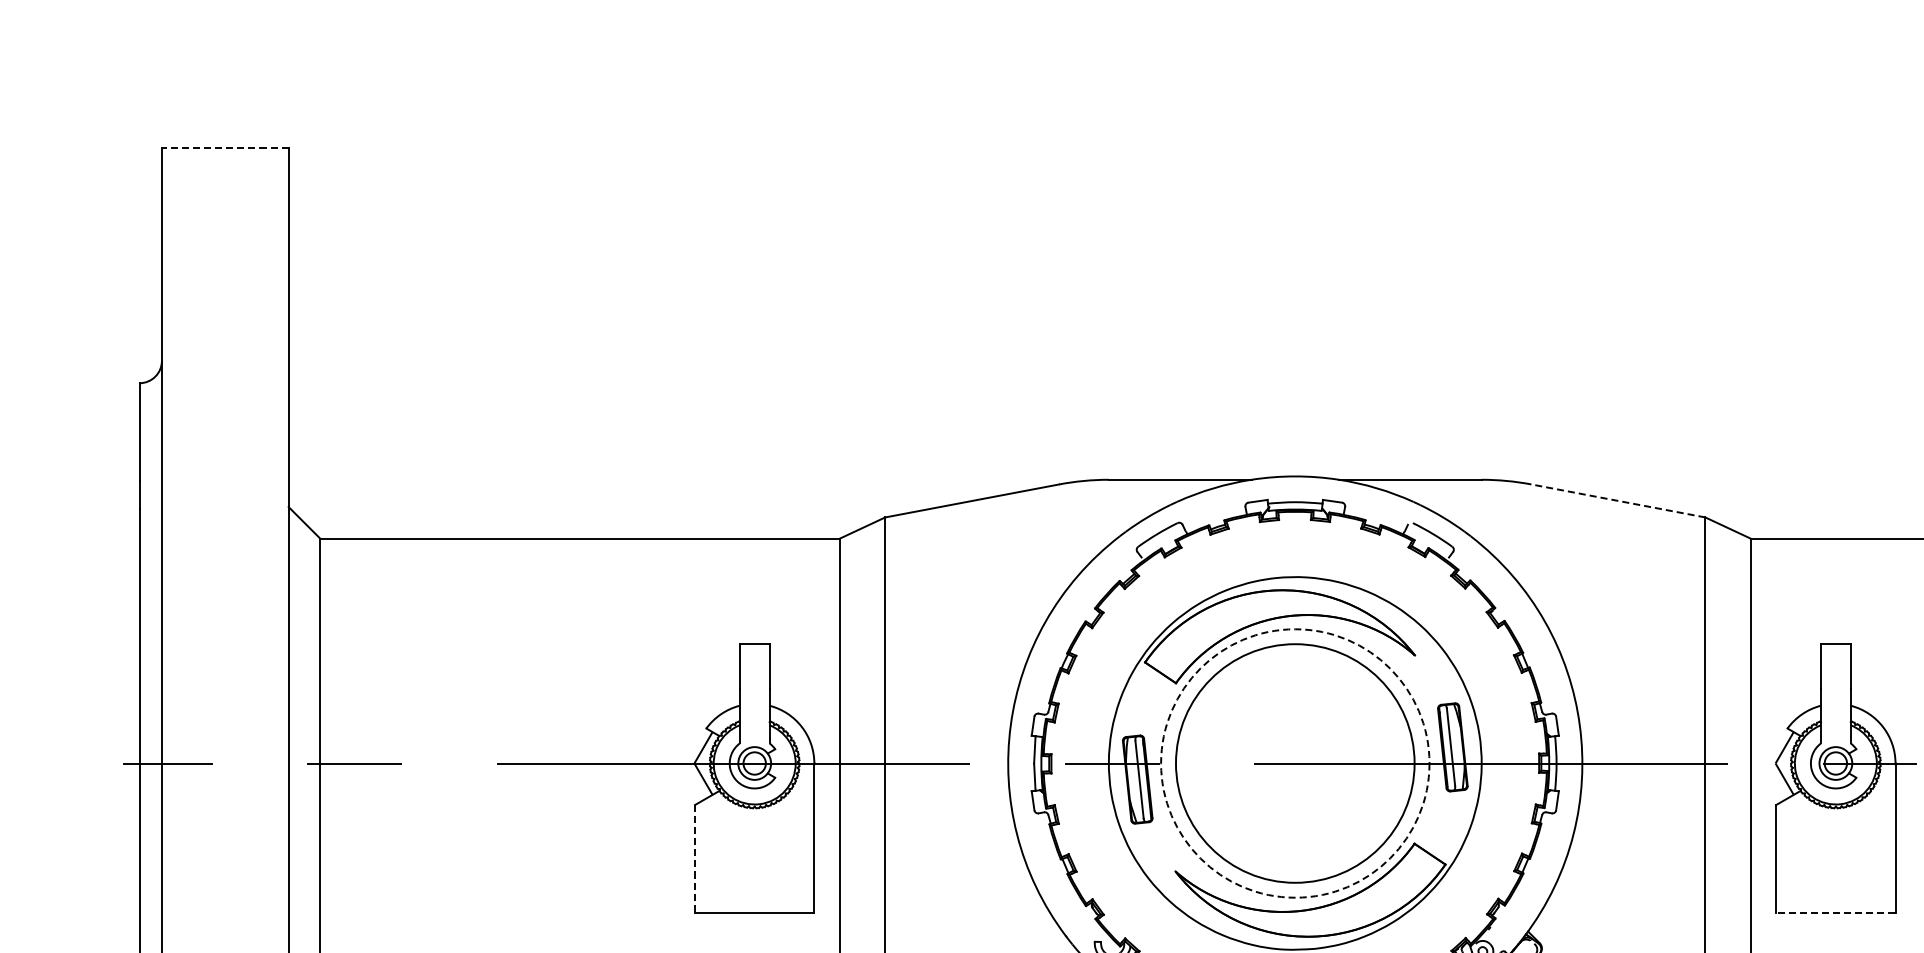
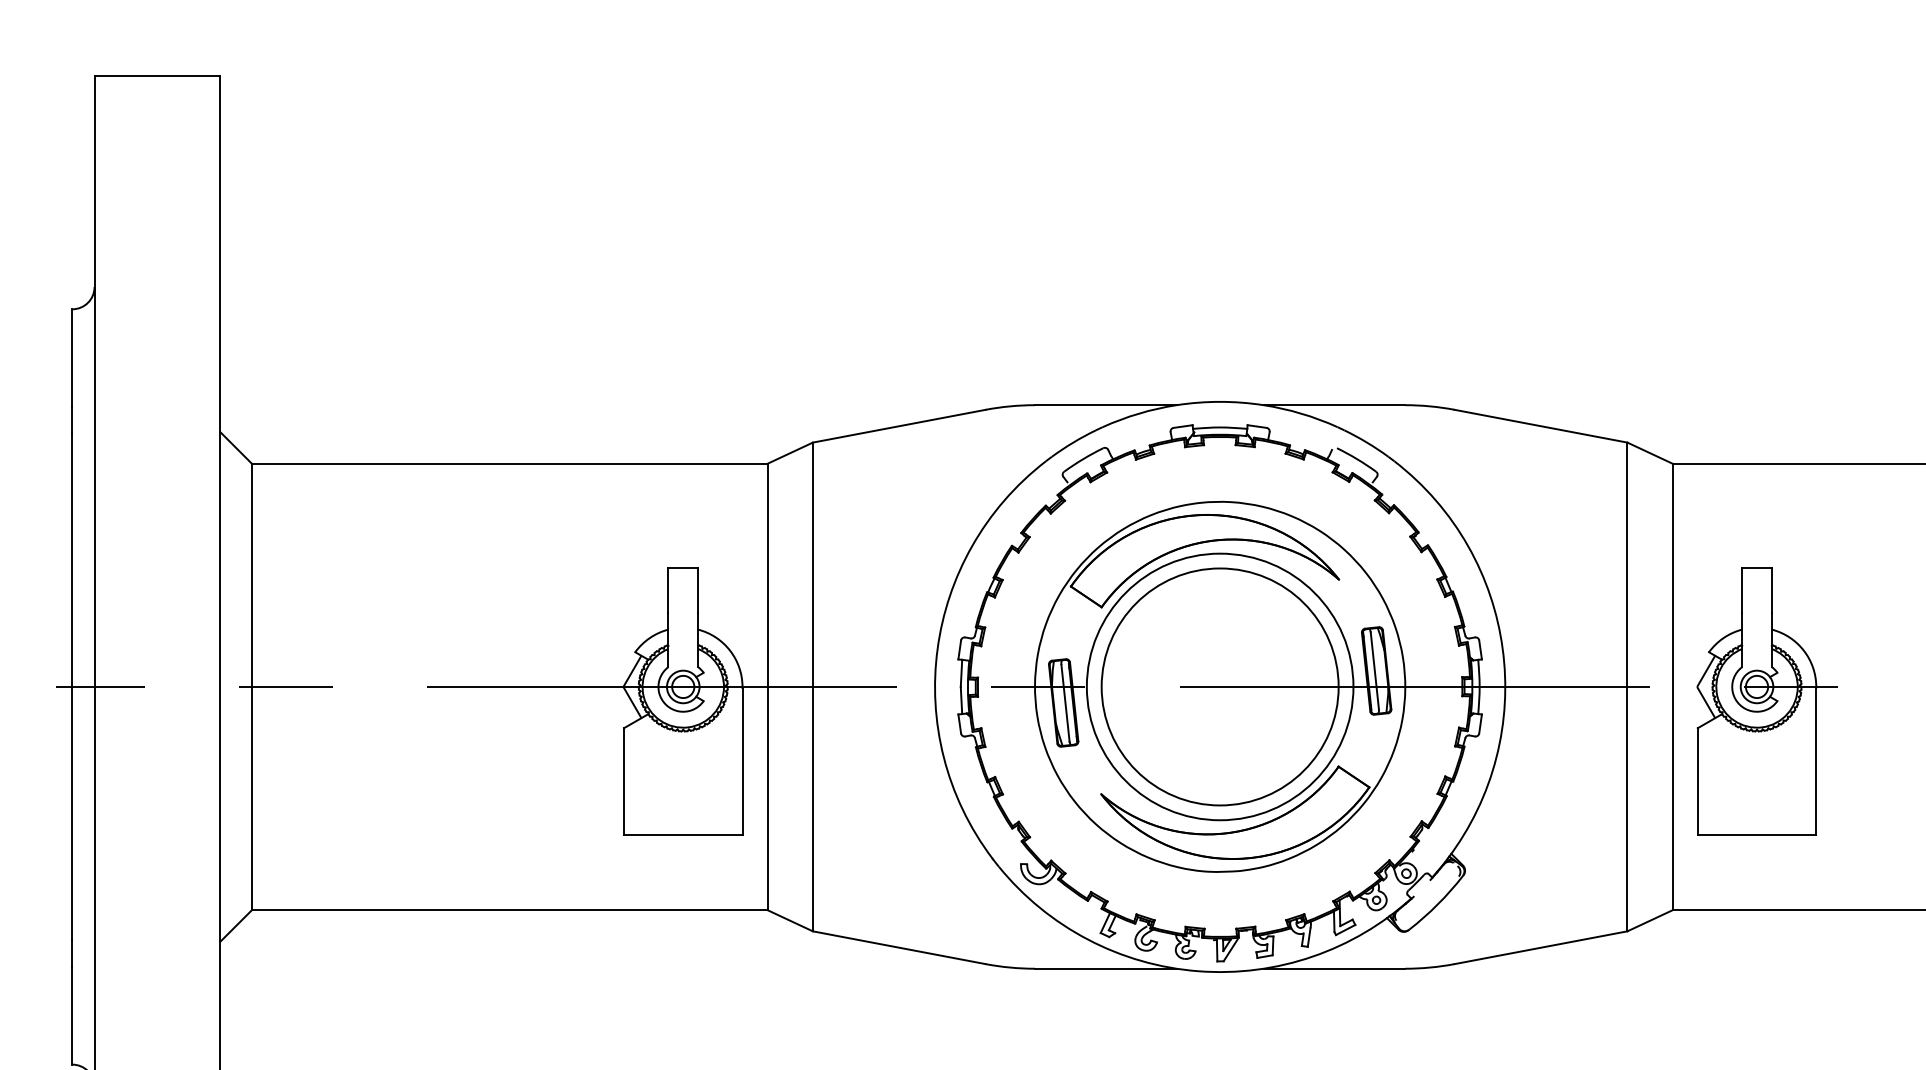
line: (225, 148) -> (157, 76), dashed -> solid
line: (1618, 501) -> (1541, 426), dashed -> solid
circle: (1294, 763) -> (1219, 686), dashed -> solid
line: (695, 859) -> (624, 782), dashed -> solid
line: (1835, 913) -> (1756, 835), dashed -> solid

